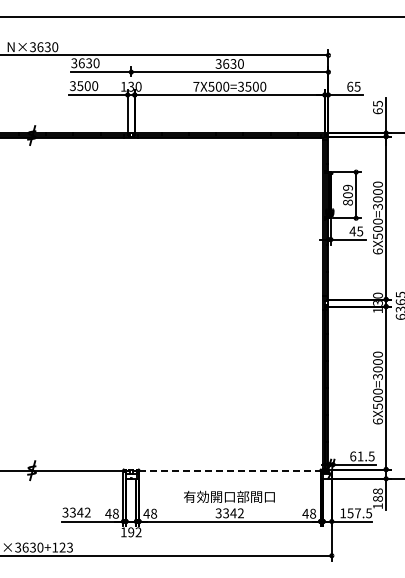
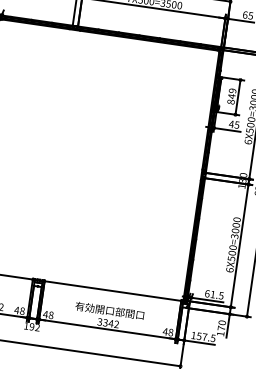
text: (347, 195) -> (231, 96), 809 -> 849
line: (229, 470) -> (112, 290), dashed -> solid
text: (377, 494) -> (221, 325), 188 -> 170

